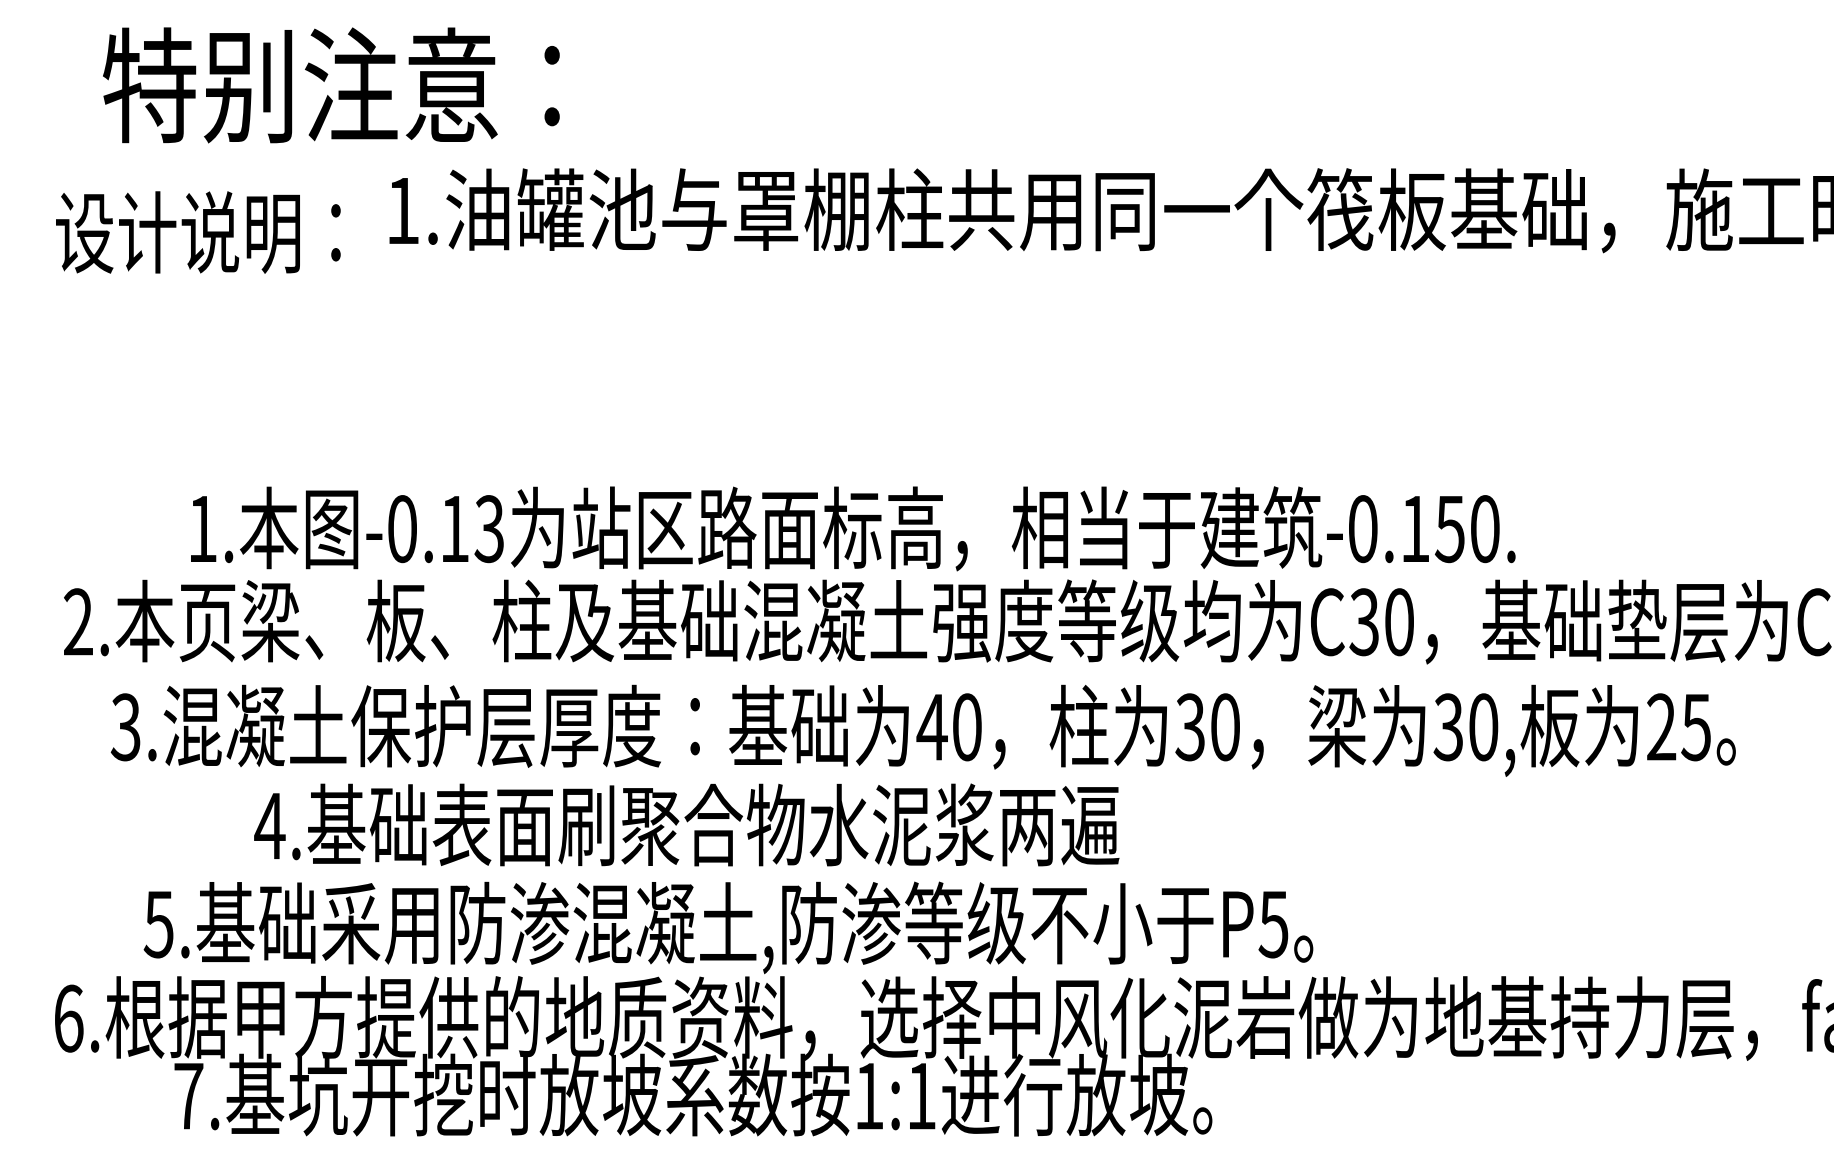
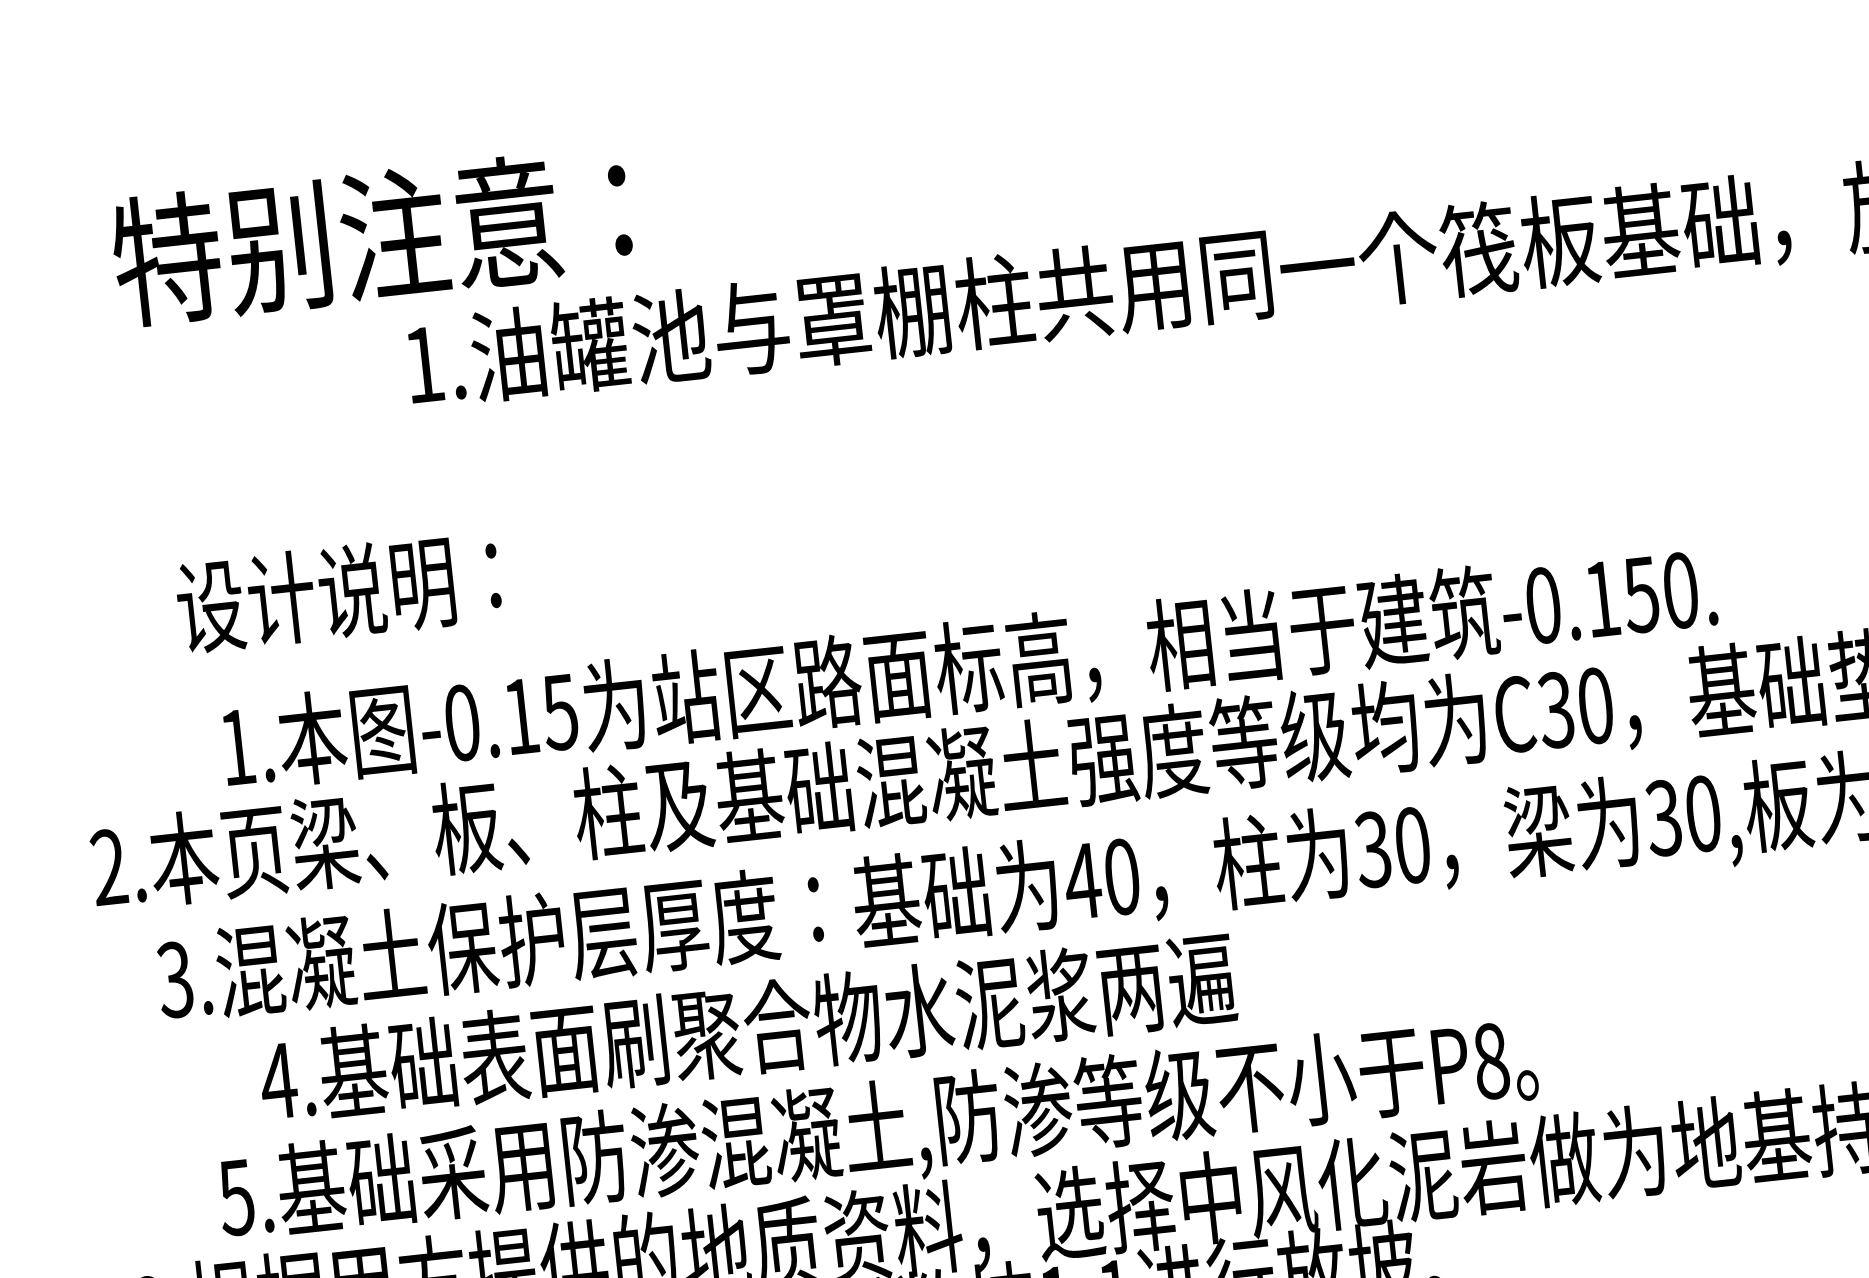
text: (331, 85) -> (371, 236), moved
text: (198, 232) -> (338, 592), moved
text: (488, 528) -> (559, 711), -0.13 -> -0.15
text: (686, 824) -> (747, 1028), moved
text: (1273, 924) -> (1490, 1061), P5 -> P8

